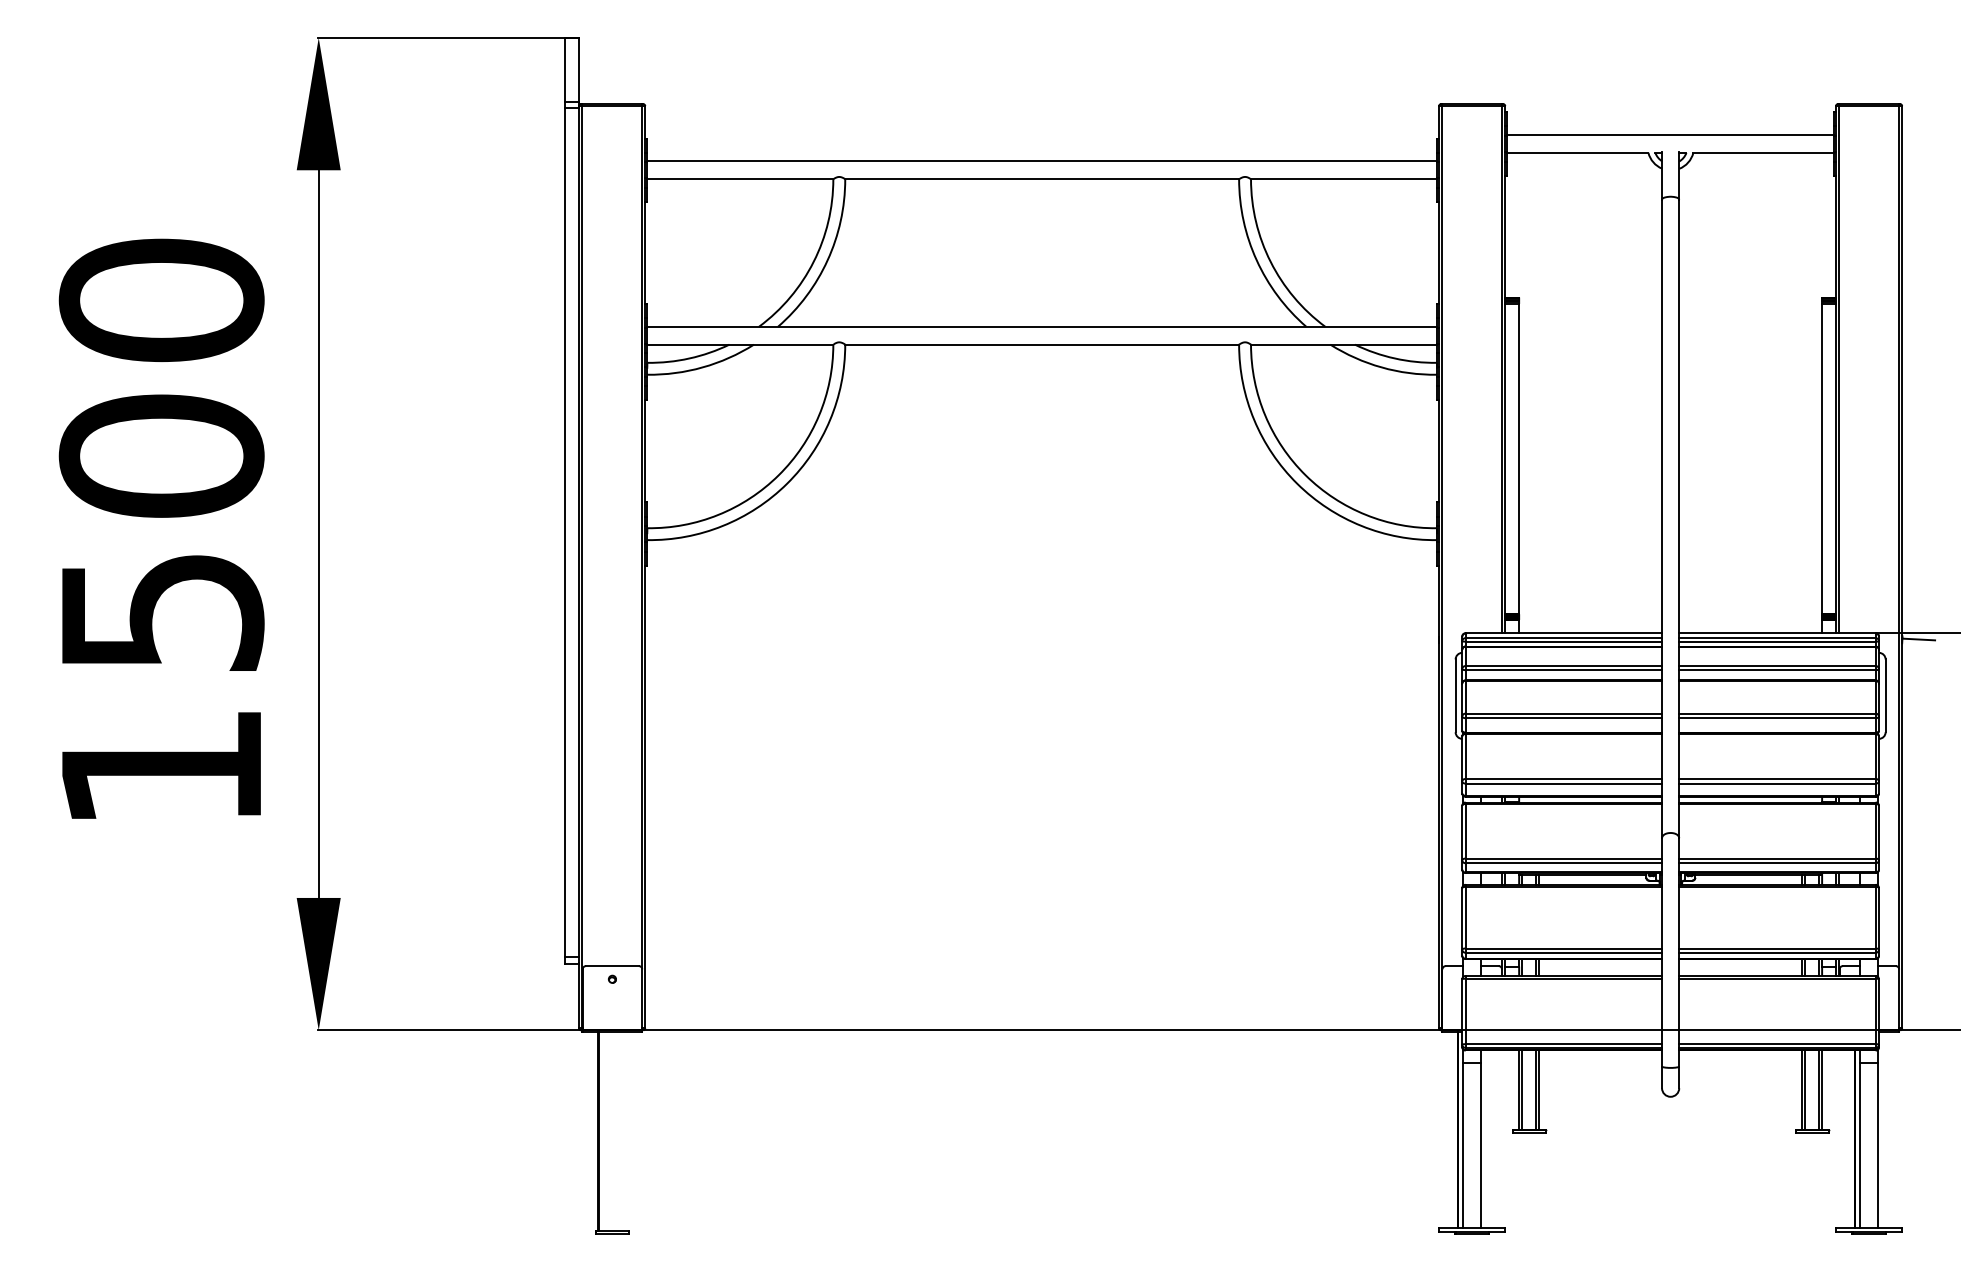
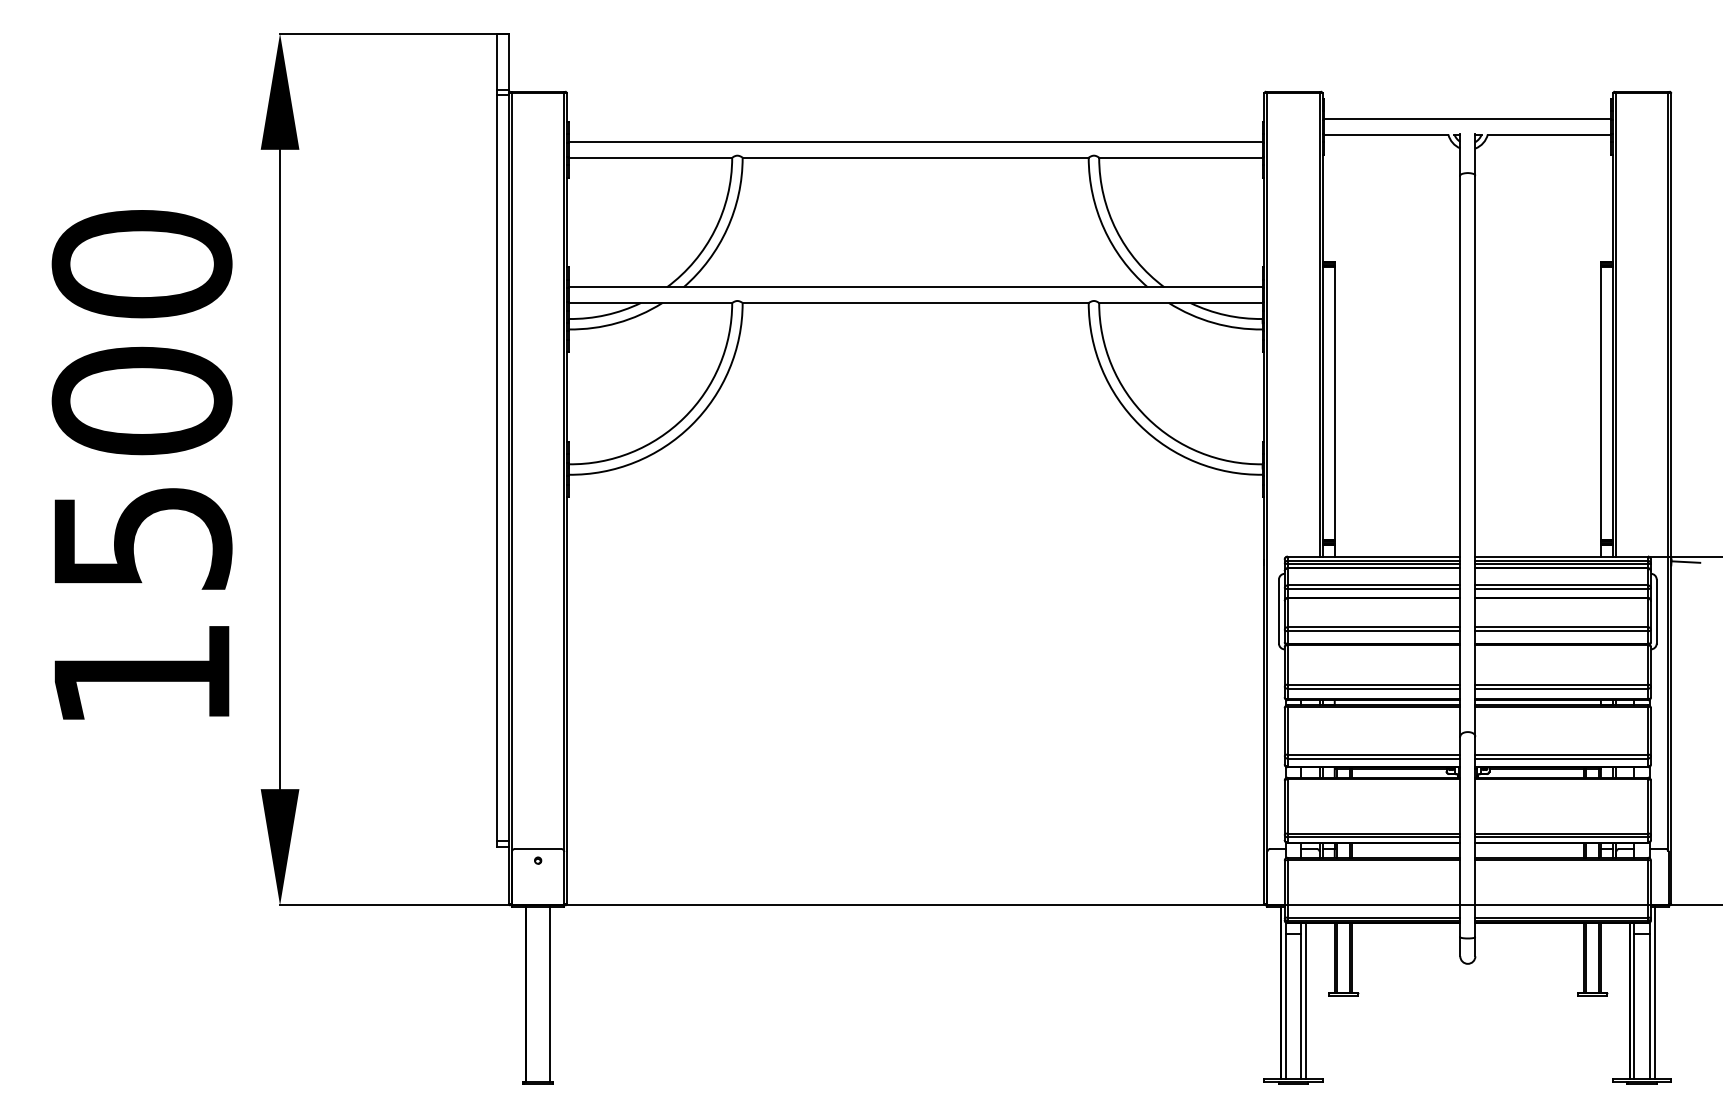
line: (1883, 1130) -> (1654, 993), added
line: (626, 1131) -> (550, 994), added
line: (1486, 1139) -> (1306, 1001), added

